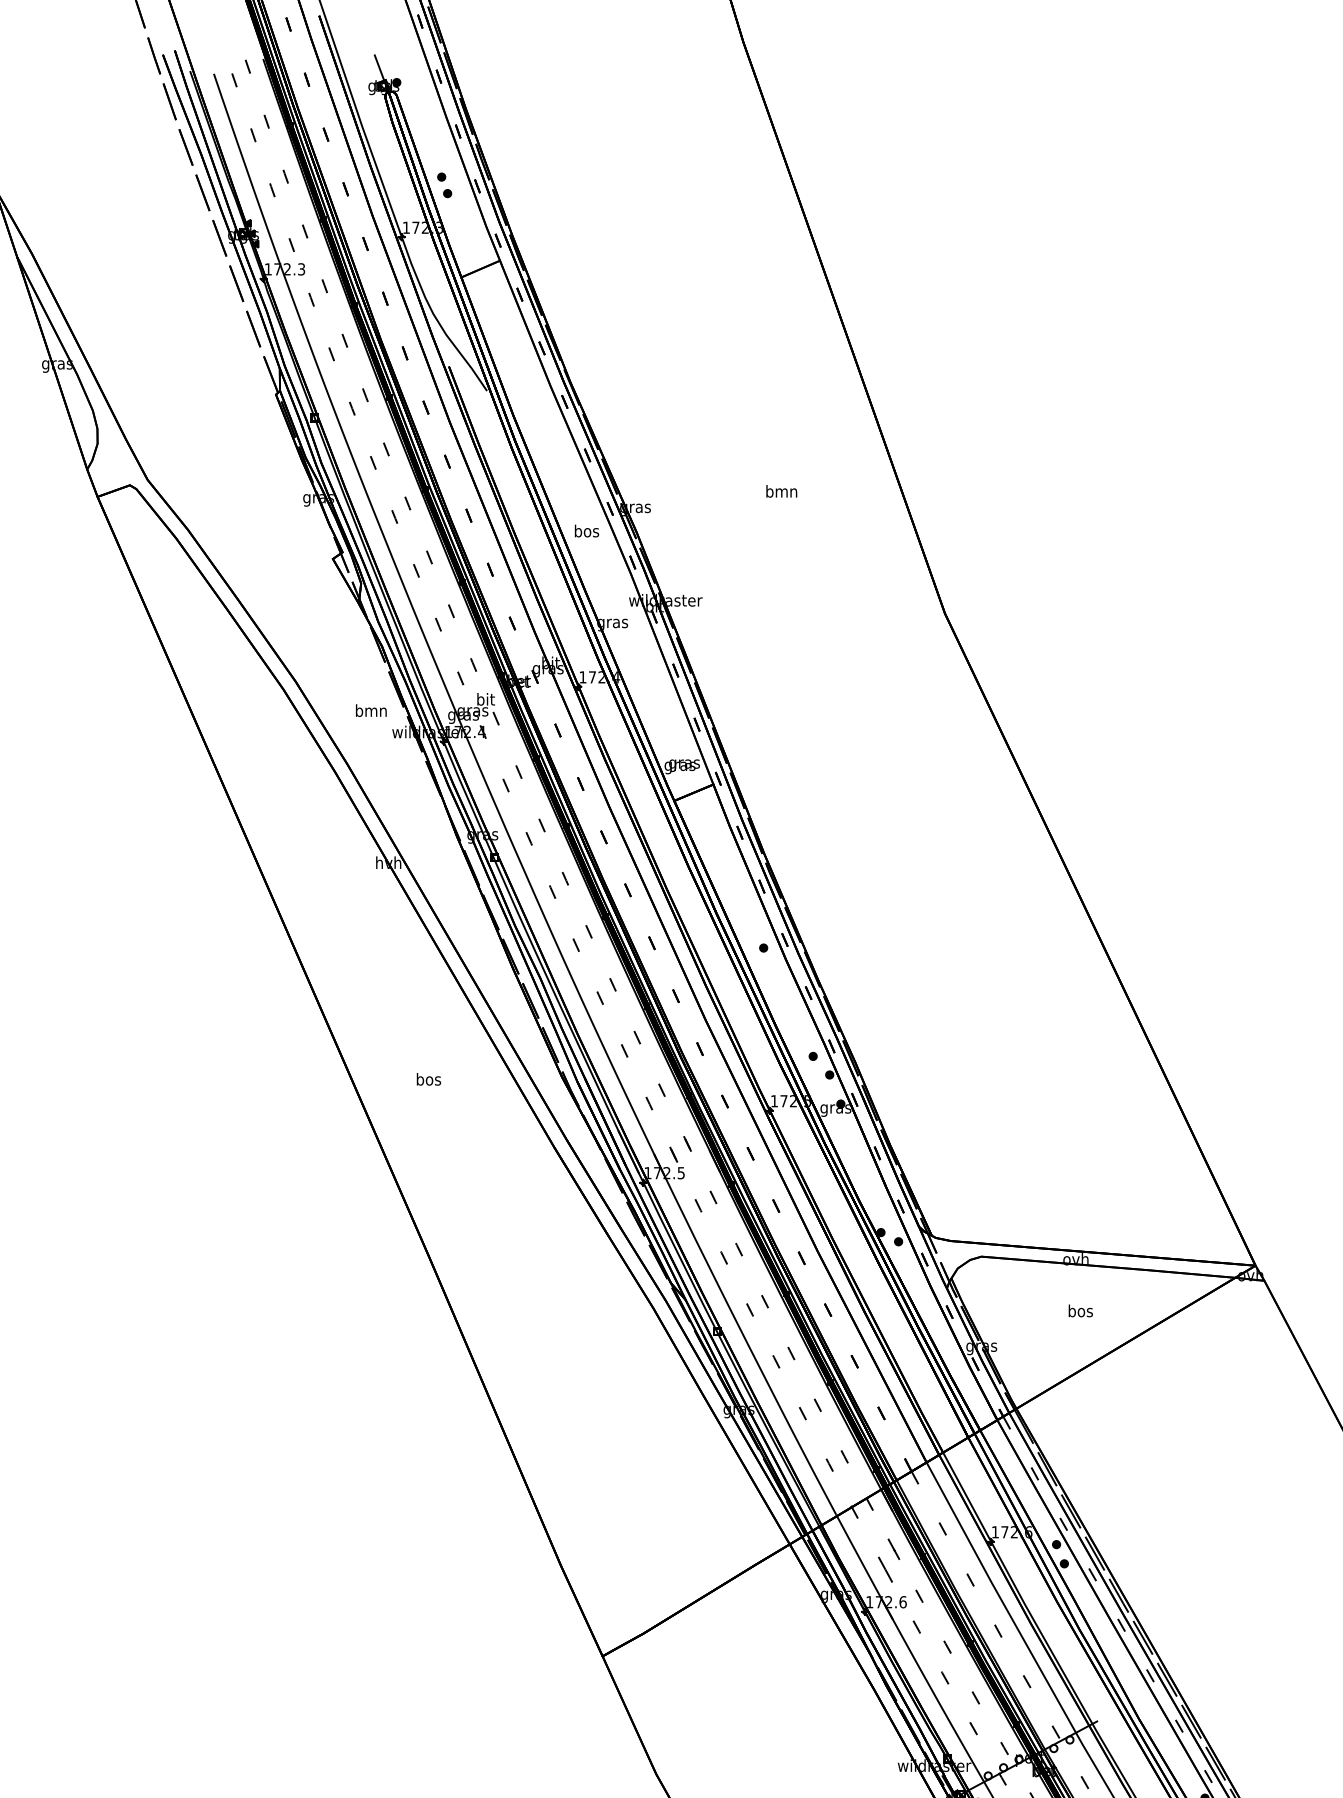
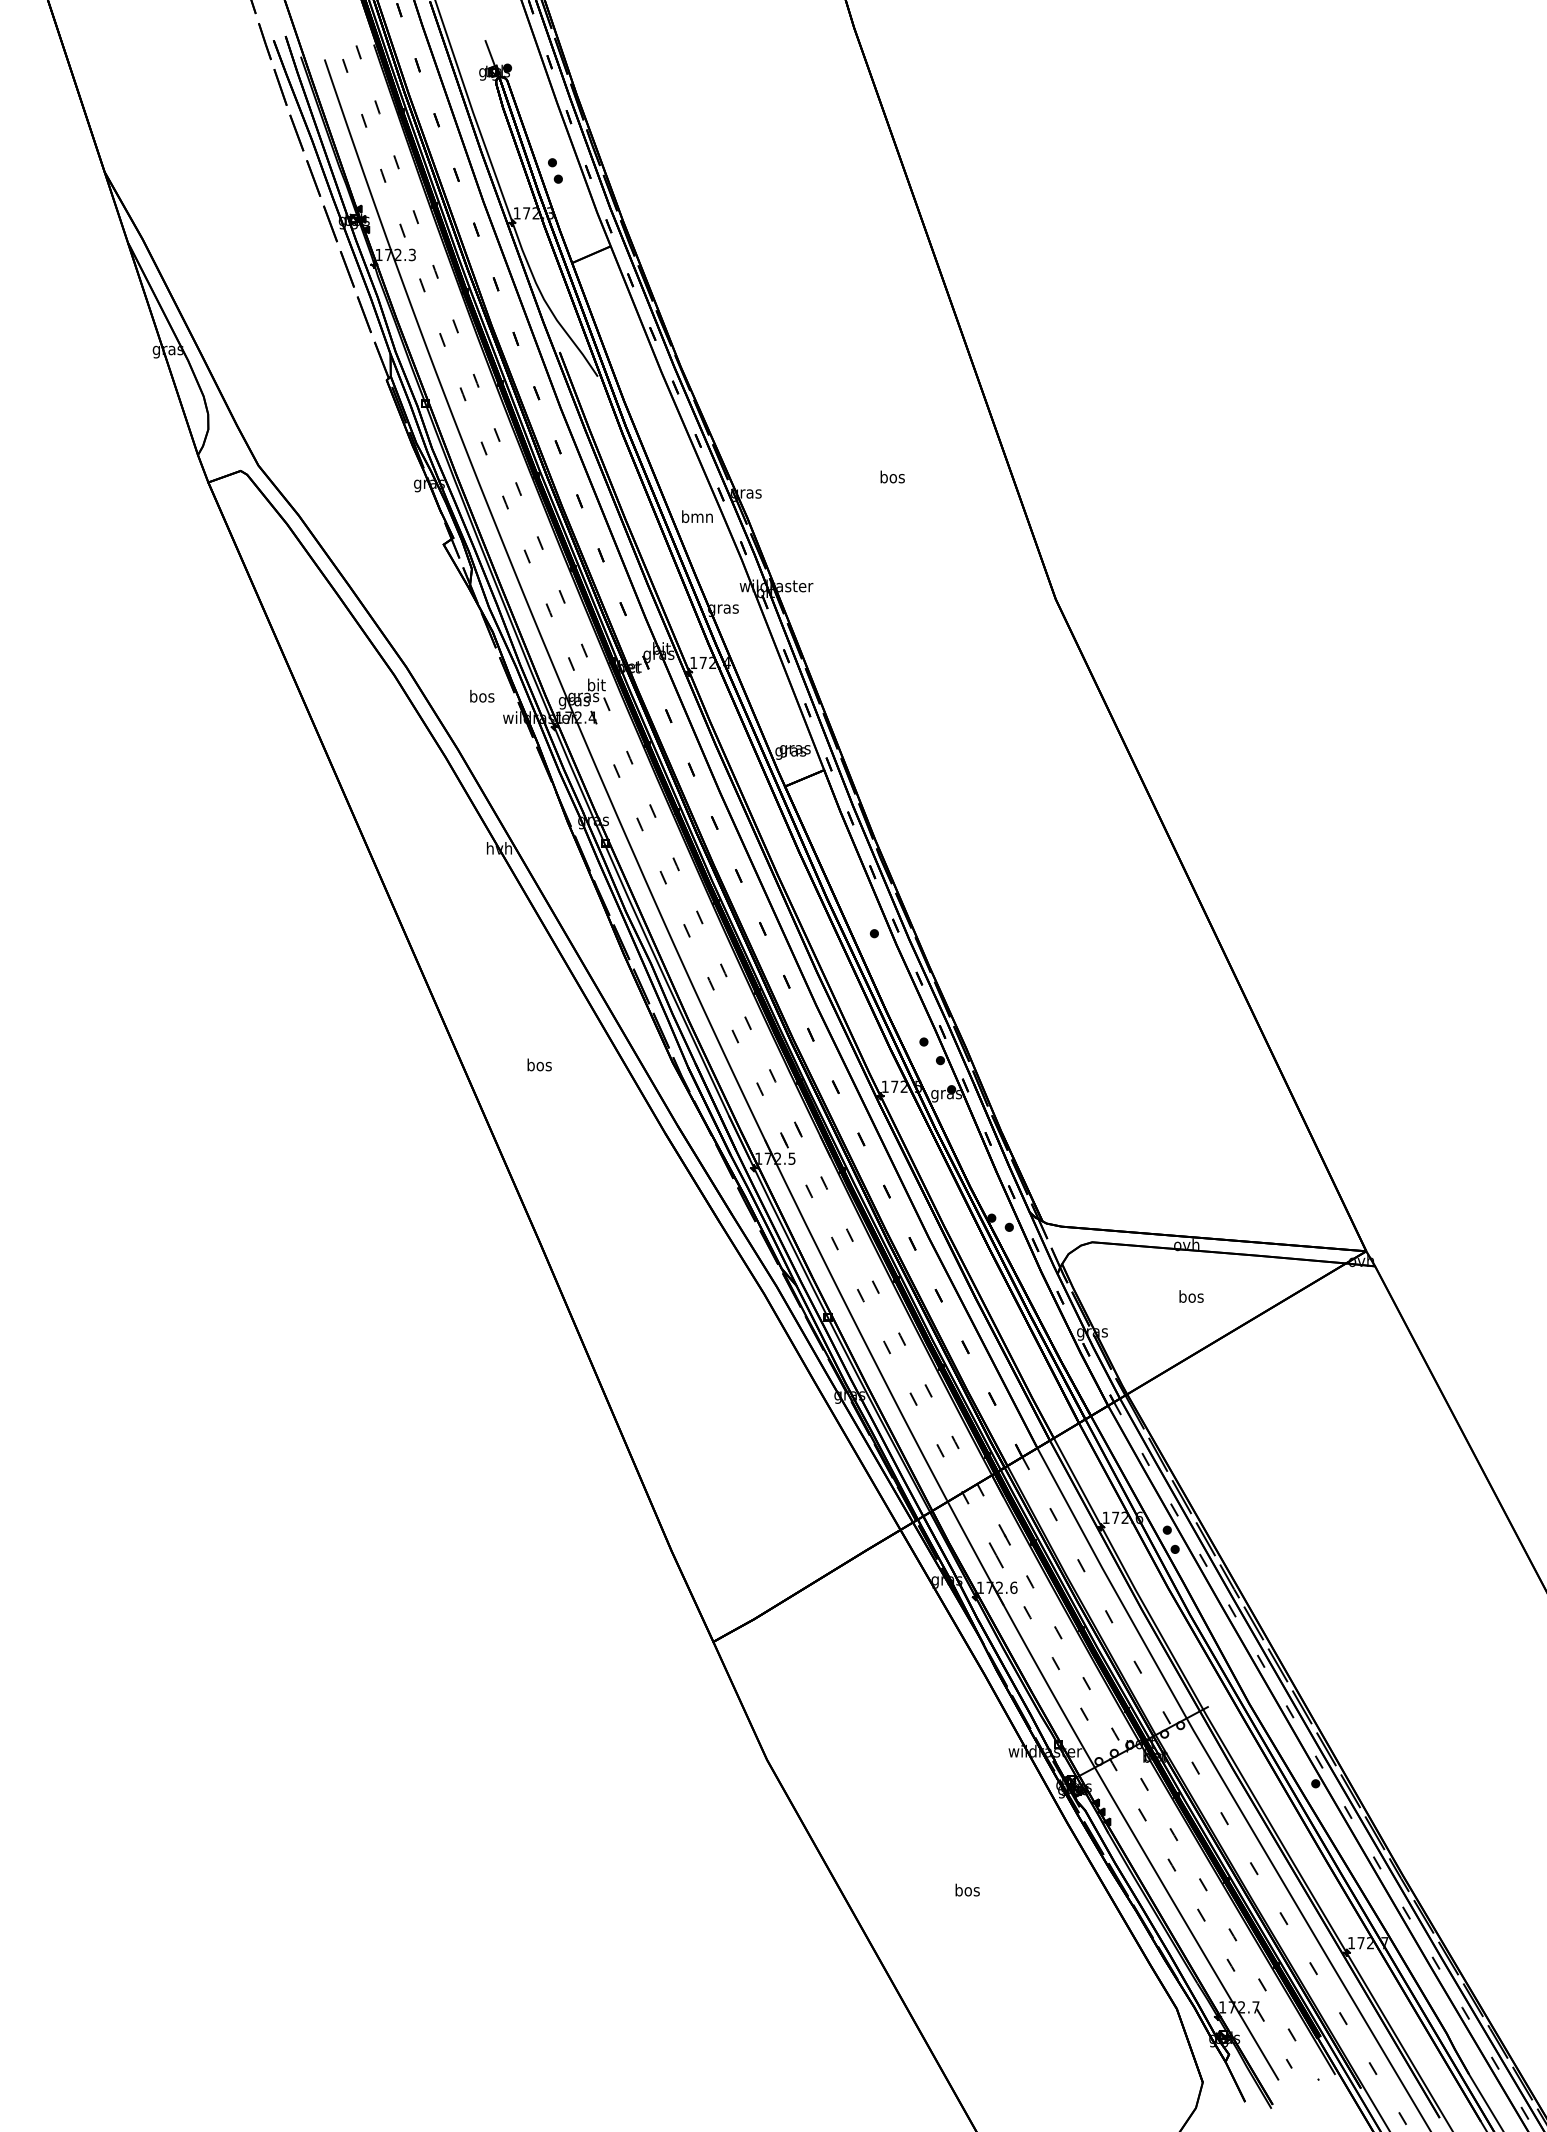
text: (781, 490) -> (892, 476), bmn -> bos
text: (586, 530) -> (697, 516), bos -> bmn
text: (370, 709) -> (481, 695), bmn -> bos

